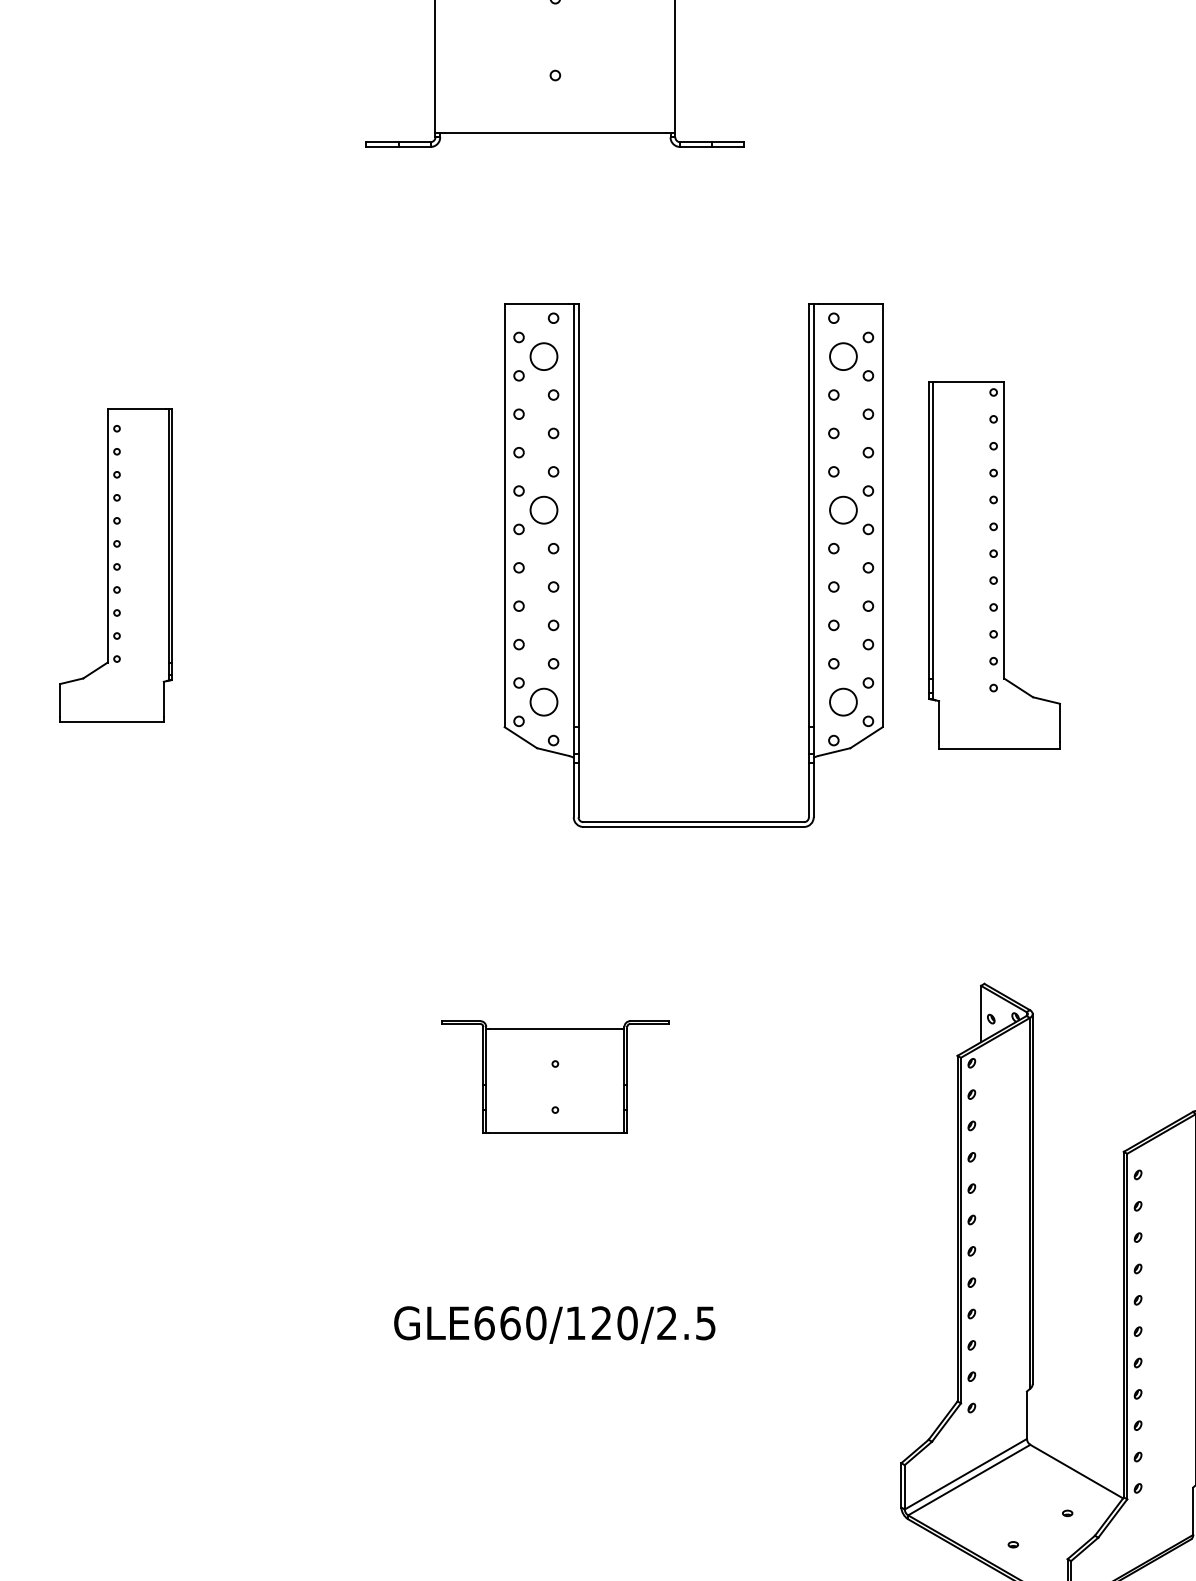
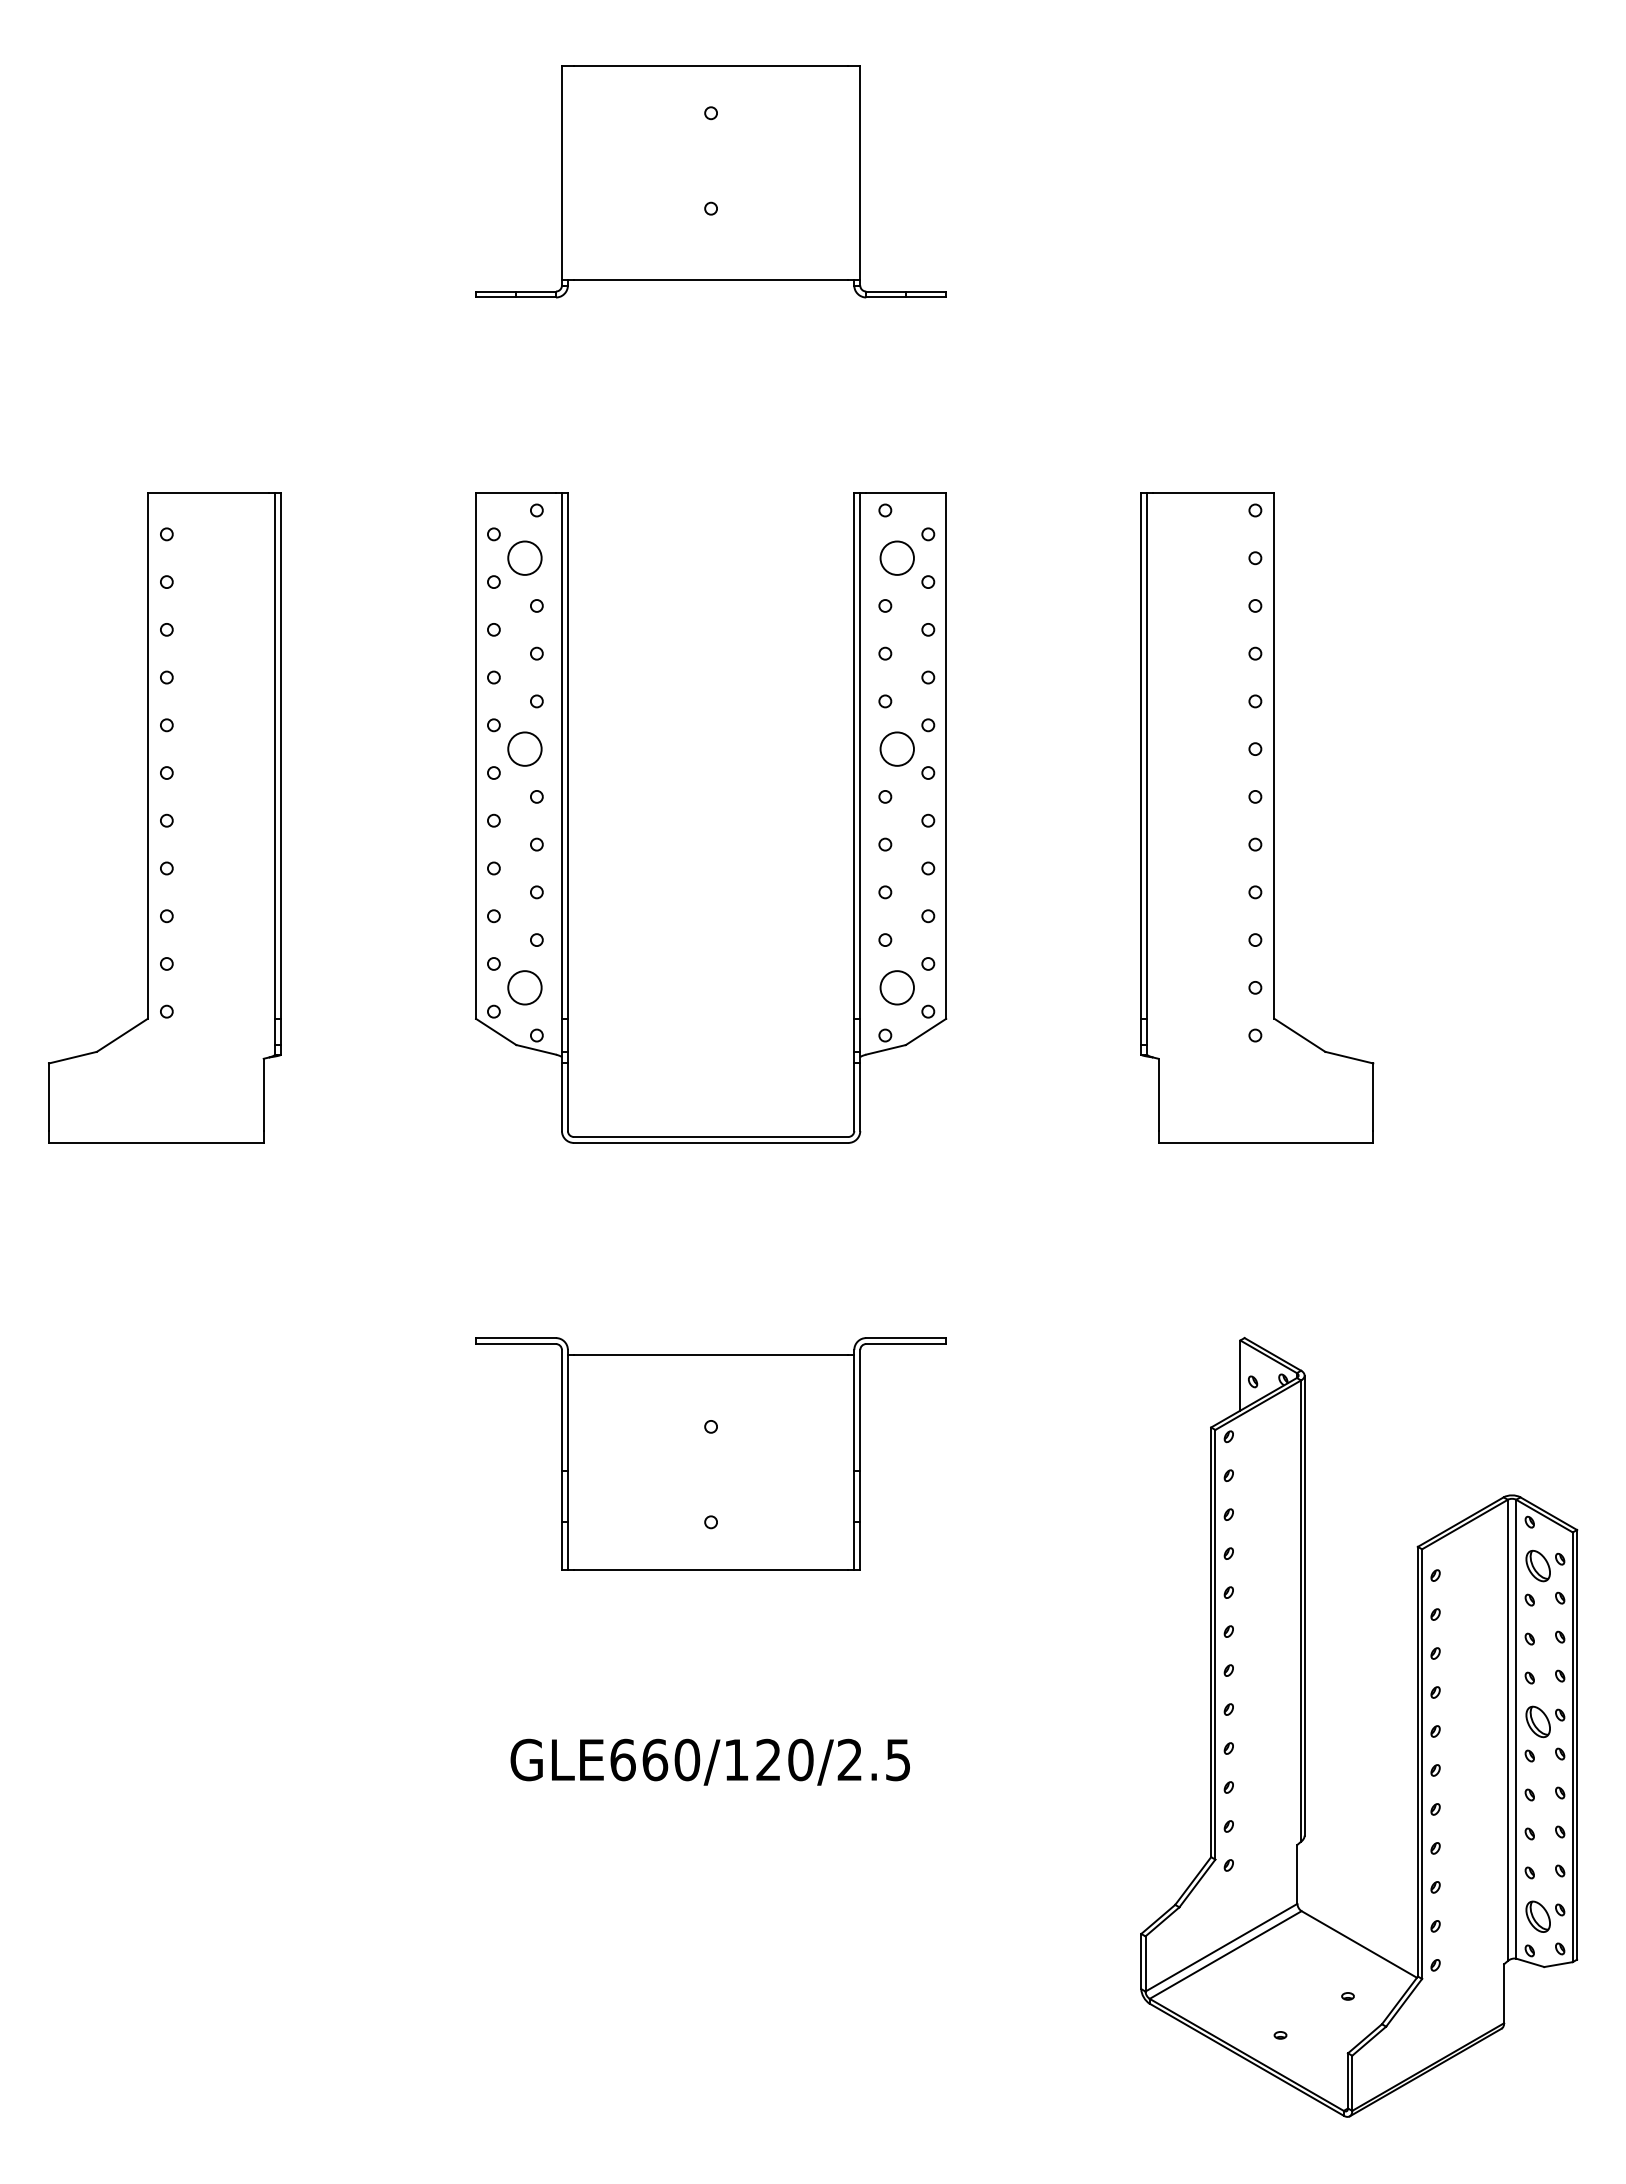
part: (115, 565) -> (164, 817), size x1.67
part: (808, 565) -> (853, 817), moved
part: (994, 565) -> (1257, 817), size x1.43
part: (554, 1076) -> (710, 1453), size x1.67

